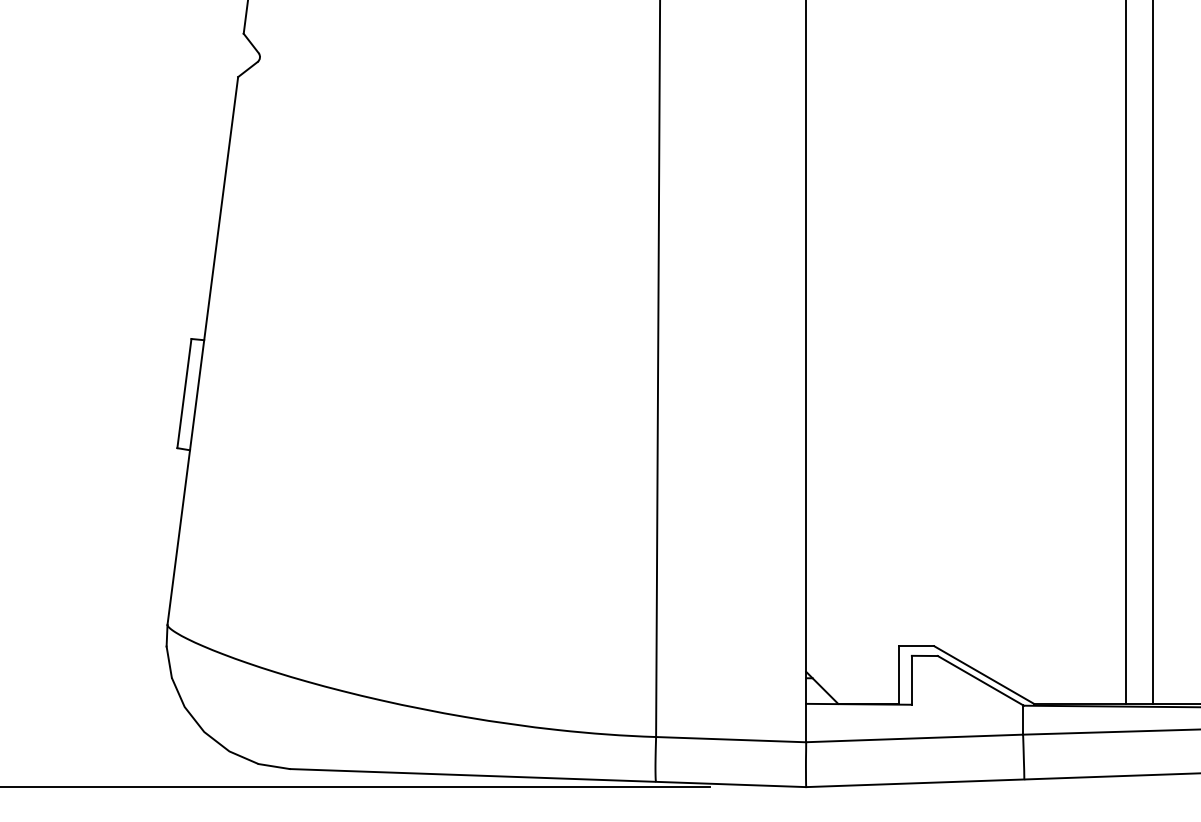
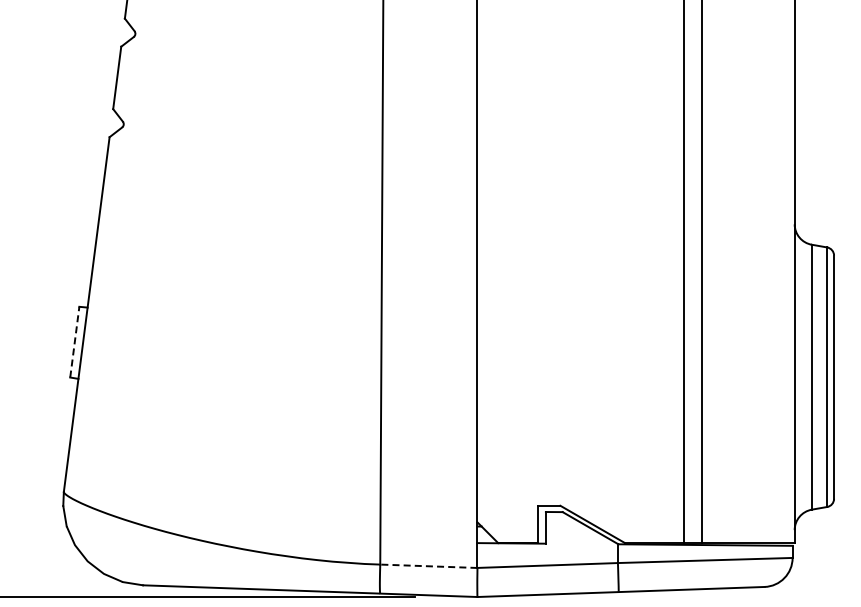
line: (183, 394) -> (74, 342), solid -> dashed
line: (730, 739) -> (428, 566), solid -> dashed

